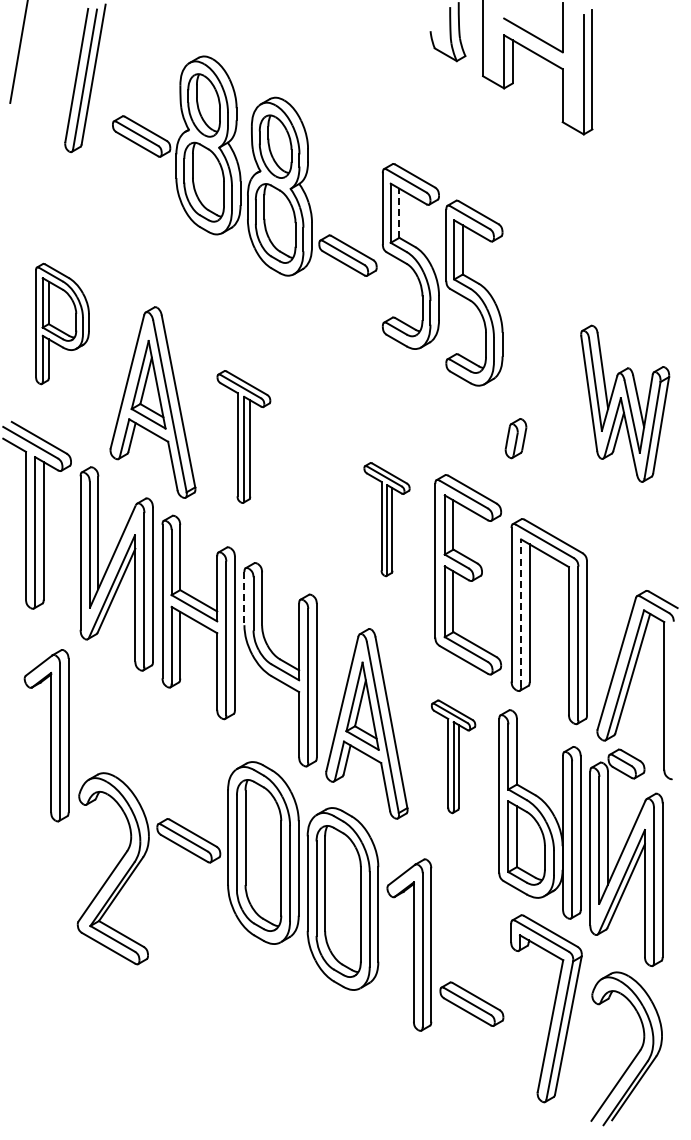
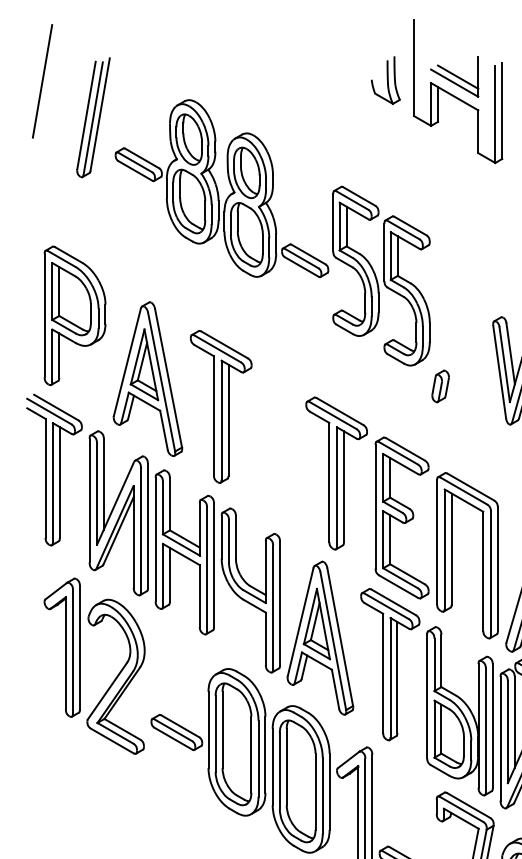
line: (537, 27) -> (457, 76), added
line: (399, 213) -> (346, 226), dashed -> solid
part: (62, 323) -> (75, 315), size x1.43
part: (243, 436) -> (220, 406), size x1.43
part: (515, 438) -> (440, 386), moved
part: (386, 519) -> (336, 473), size x1.67
line: (244, 598) -> (221, 537), dashed -> solid
line: (521, 613) -> (445, 549), dashed -> solid
part: (453, 756) -> (390, 664), size x1.67
part: (112, 868) -> (115, 676), moved

